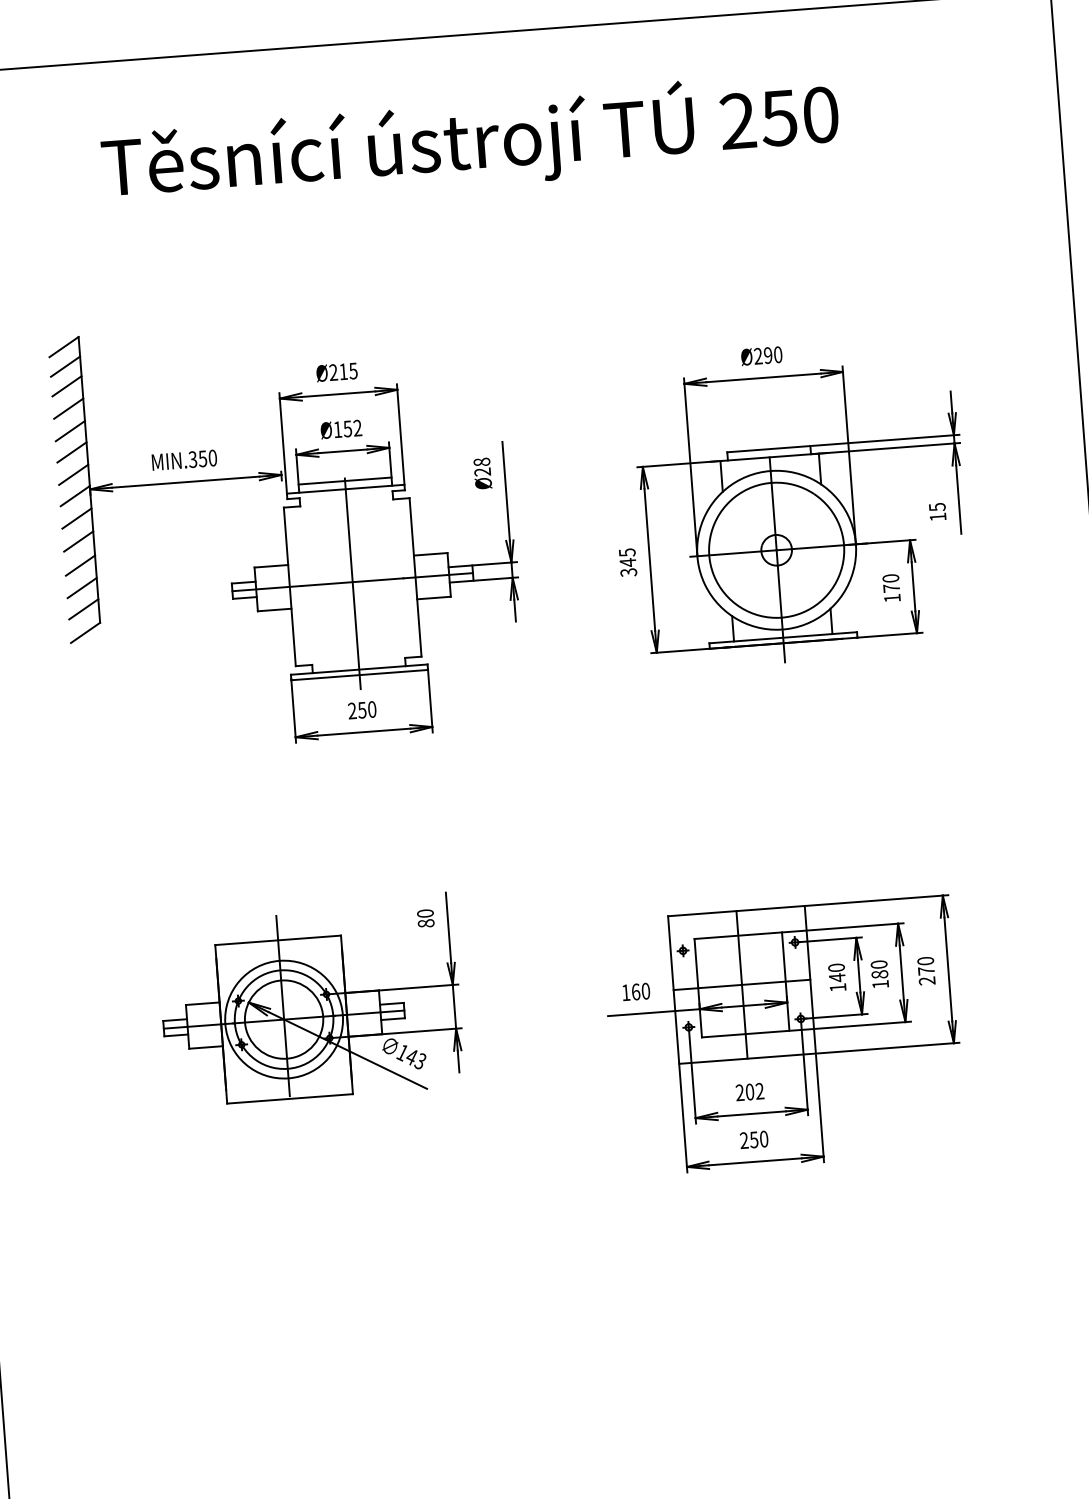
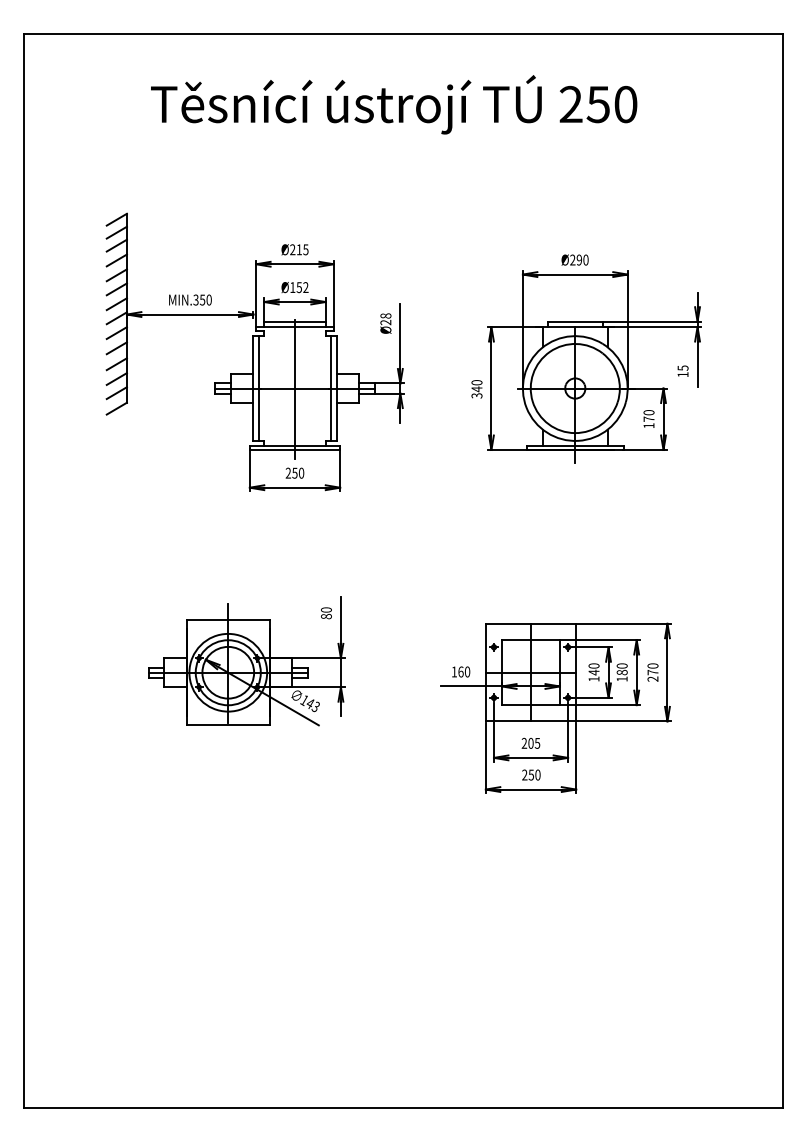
text: (626, 552) -> (476, 382), 345 -> 340
line: (407, 577) -> (331, 388), added
line: (297, 586) -> (258, 388), added
text: (759, 1089) -> (537, 742), 202 -> 205

